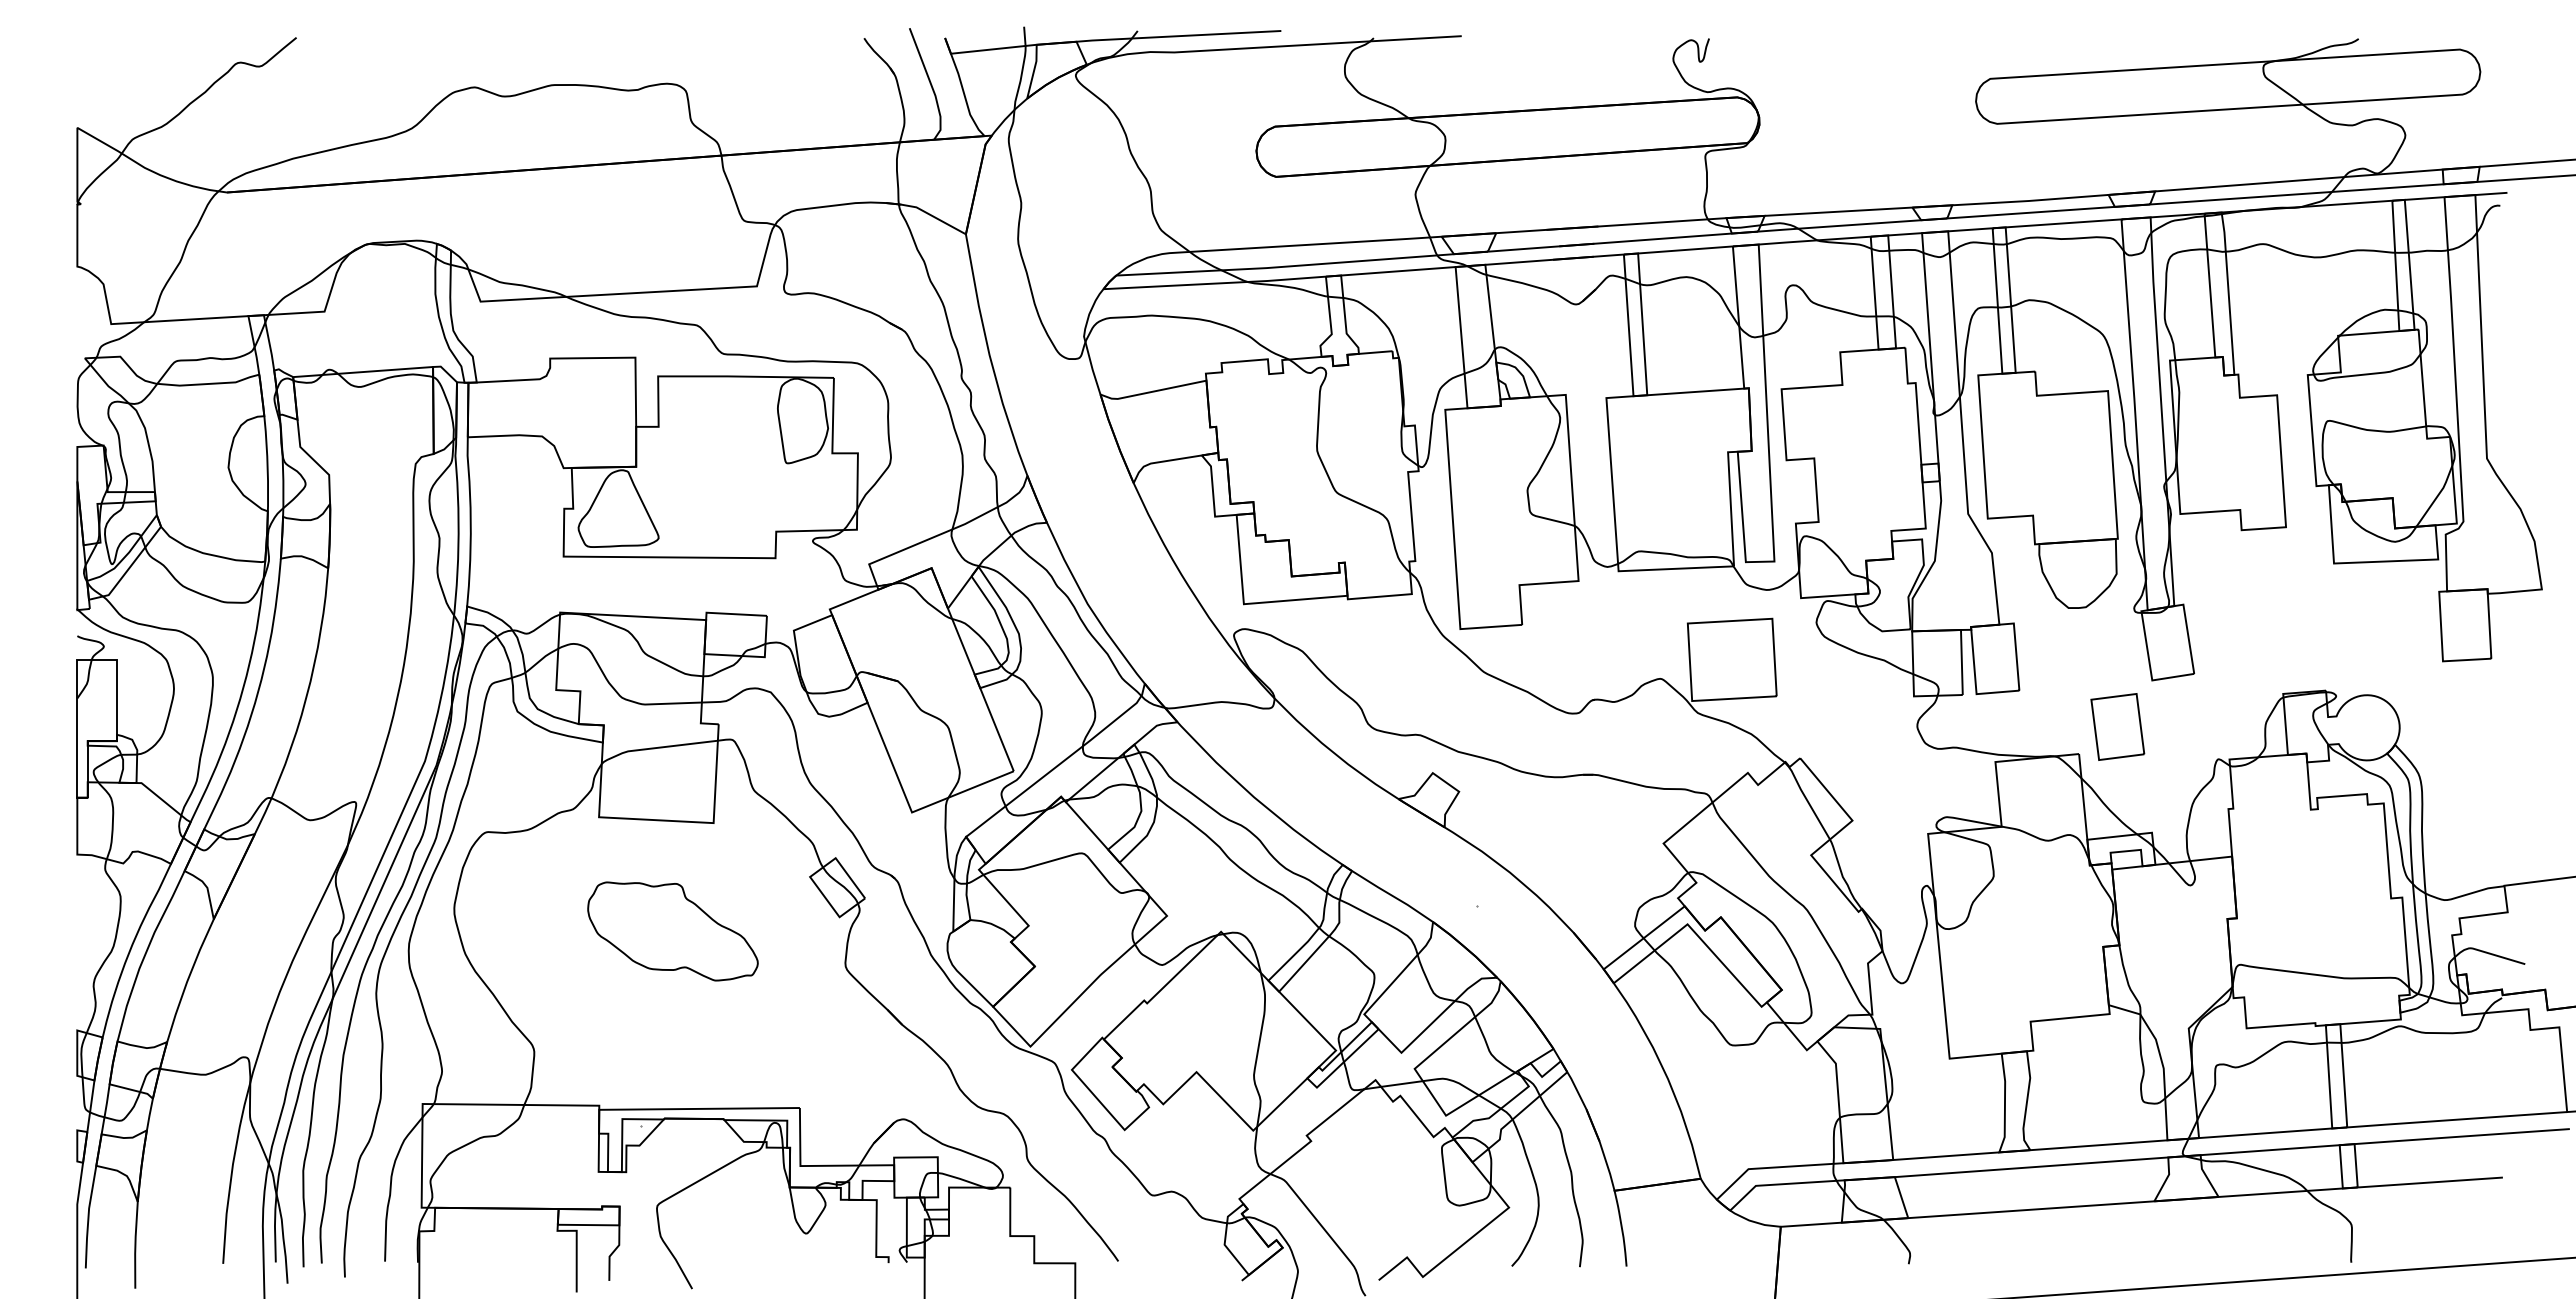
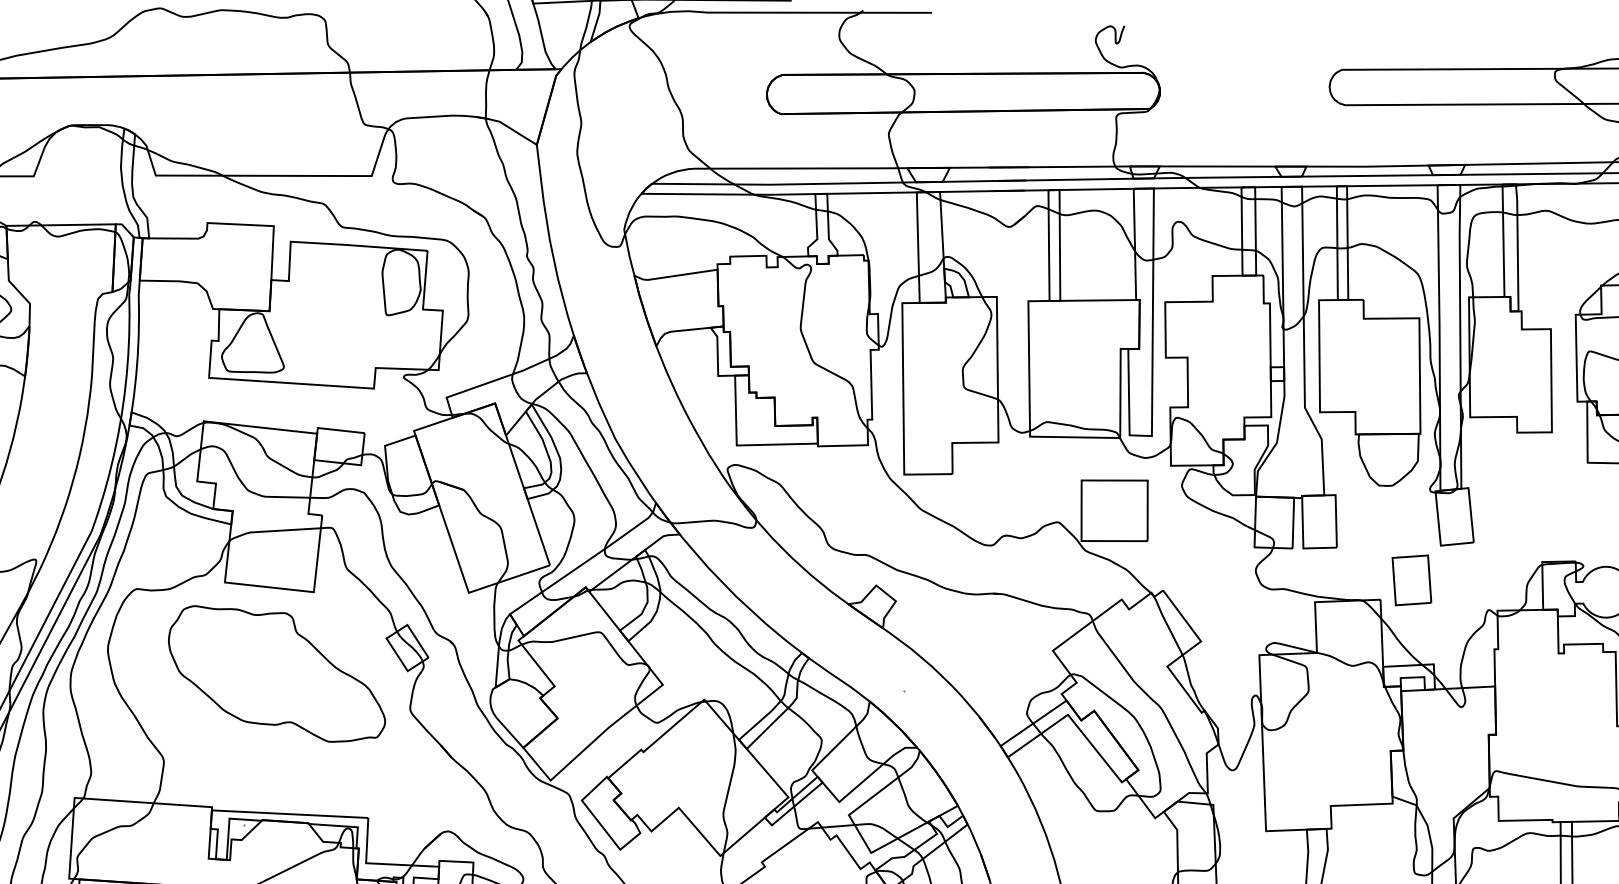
part: (672, 931) -> (276, 674), size x1.67

